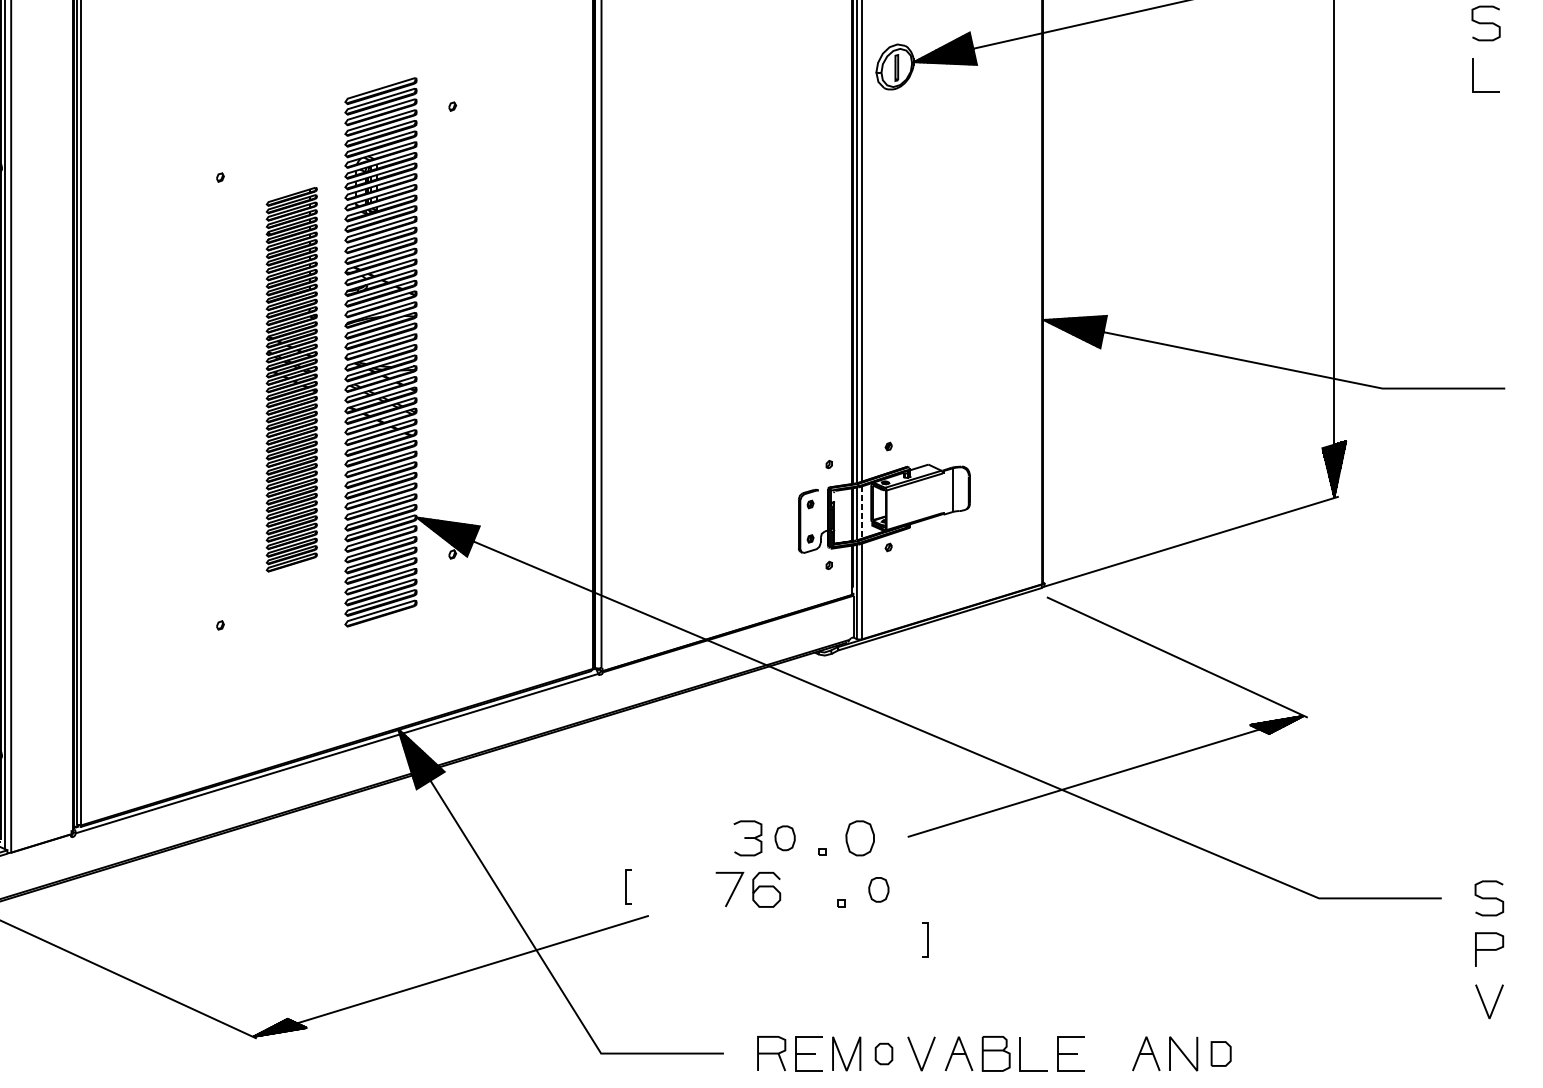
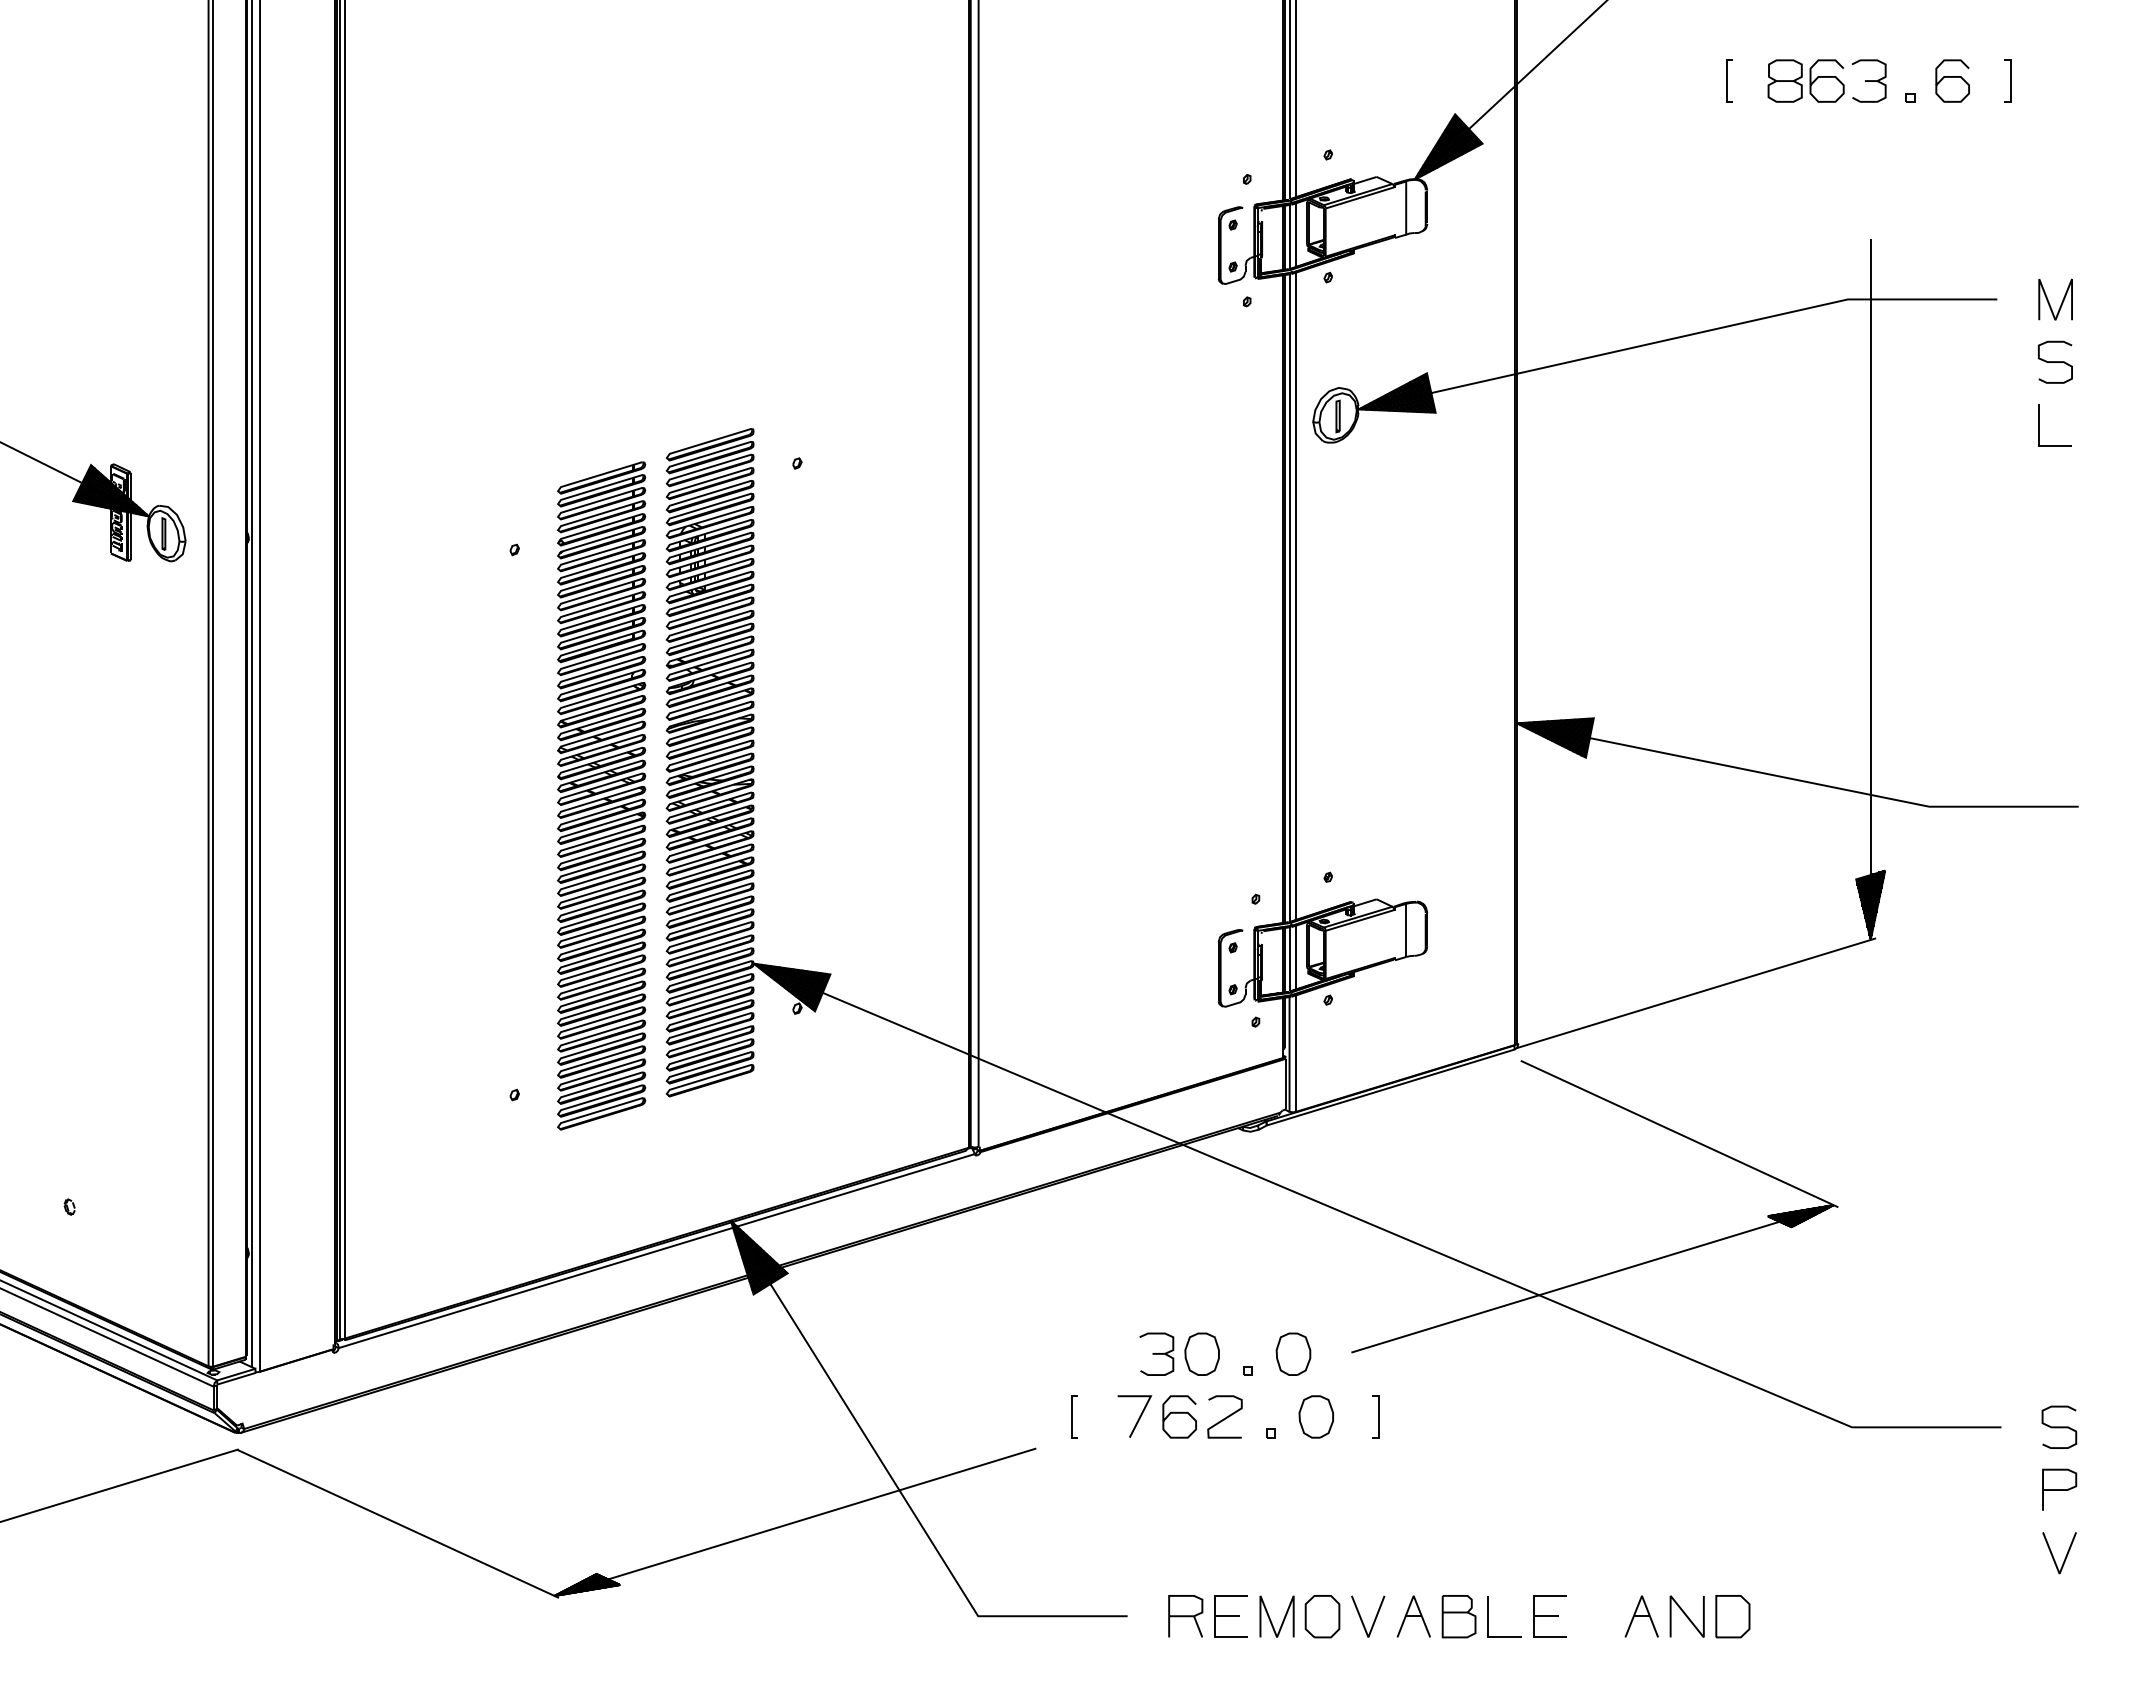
part: (291, 379) -> (601, 795), size x1.43
line: (862, 512) -> (1296, 957), dashed -> solid
part: (784, 837) -> (1201, 1353), size x1.43
line: (626, 886) -> (1072, 1416), moved
part: (878, 889) -> (1315, 1416), size x1.43
curve: (804, 890) -> (1225, 1417), added
line: (927, 939) -> (1378, 1416), moved
part: (884, 1053) -> (1322, 1616), size x1.67
part: (1220, 1053) -> (1732, 1616), size x1.43

